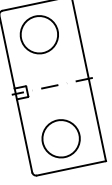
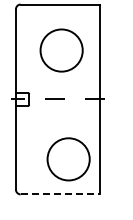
circle: (39, 34) -> (61, 50), moved
circle: (61, 138) -> (68, 159), moved
line: (71, 168) -> (60, 194), solid -> dashed

